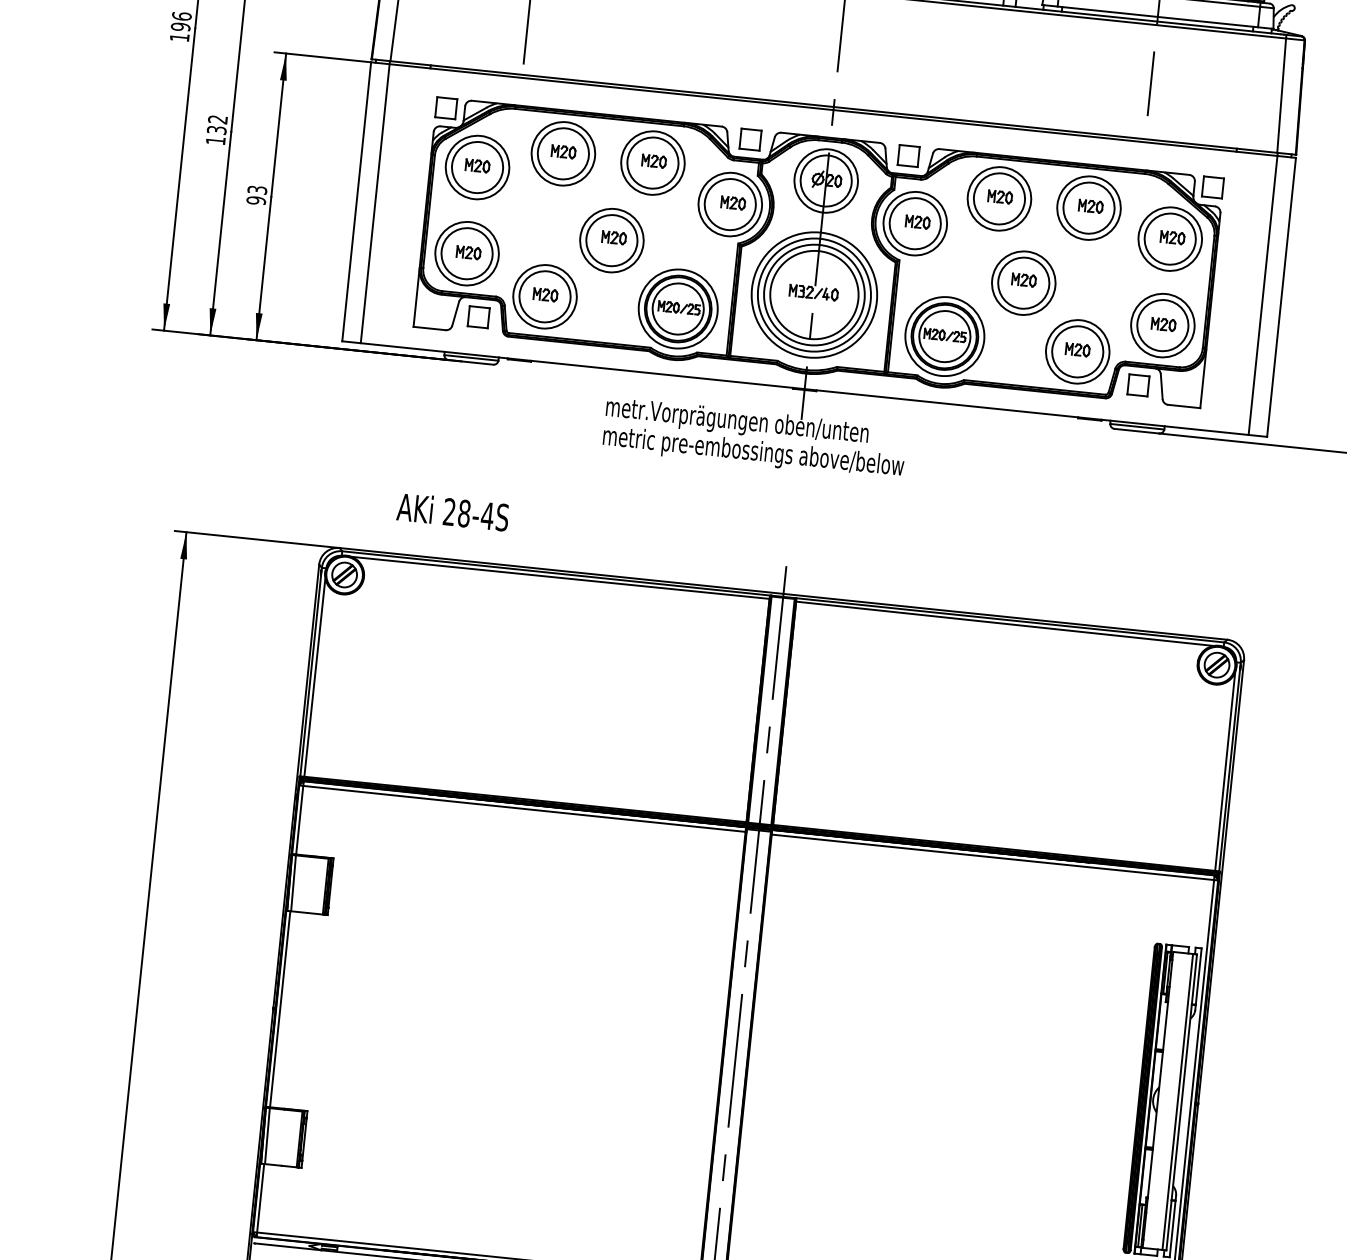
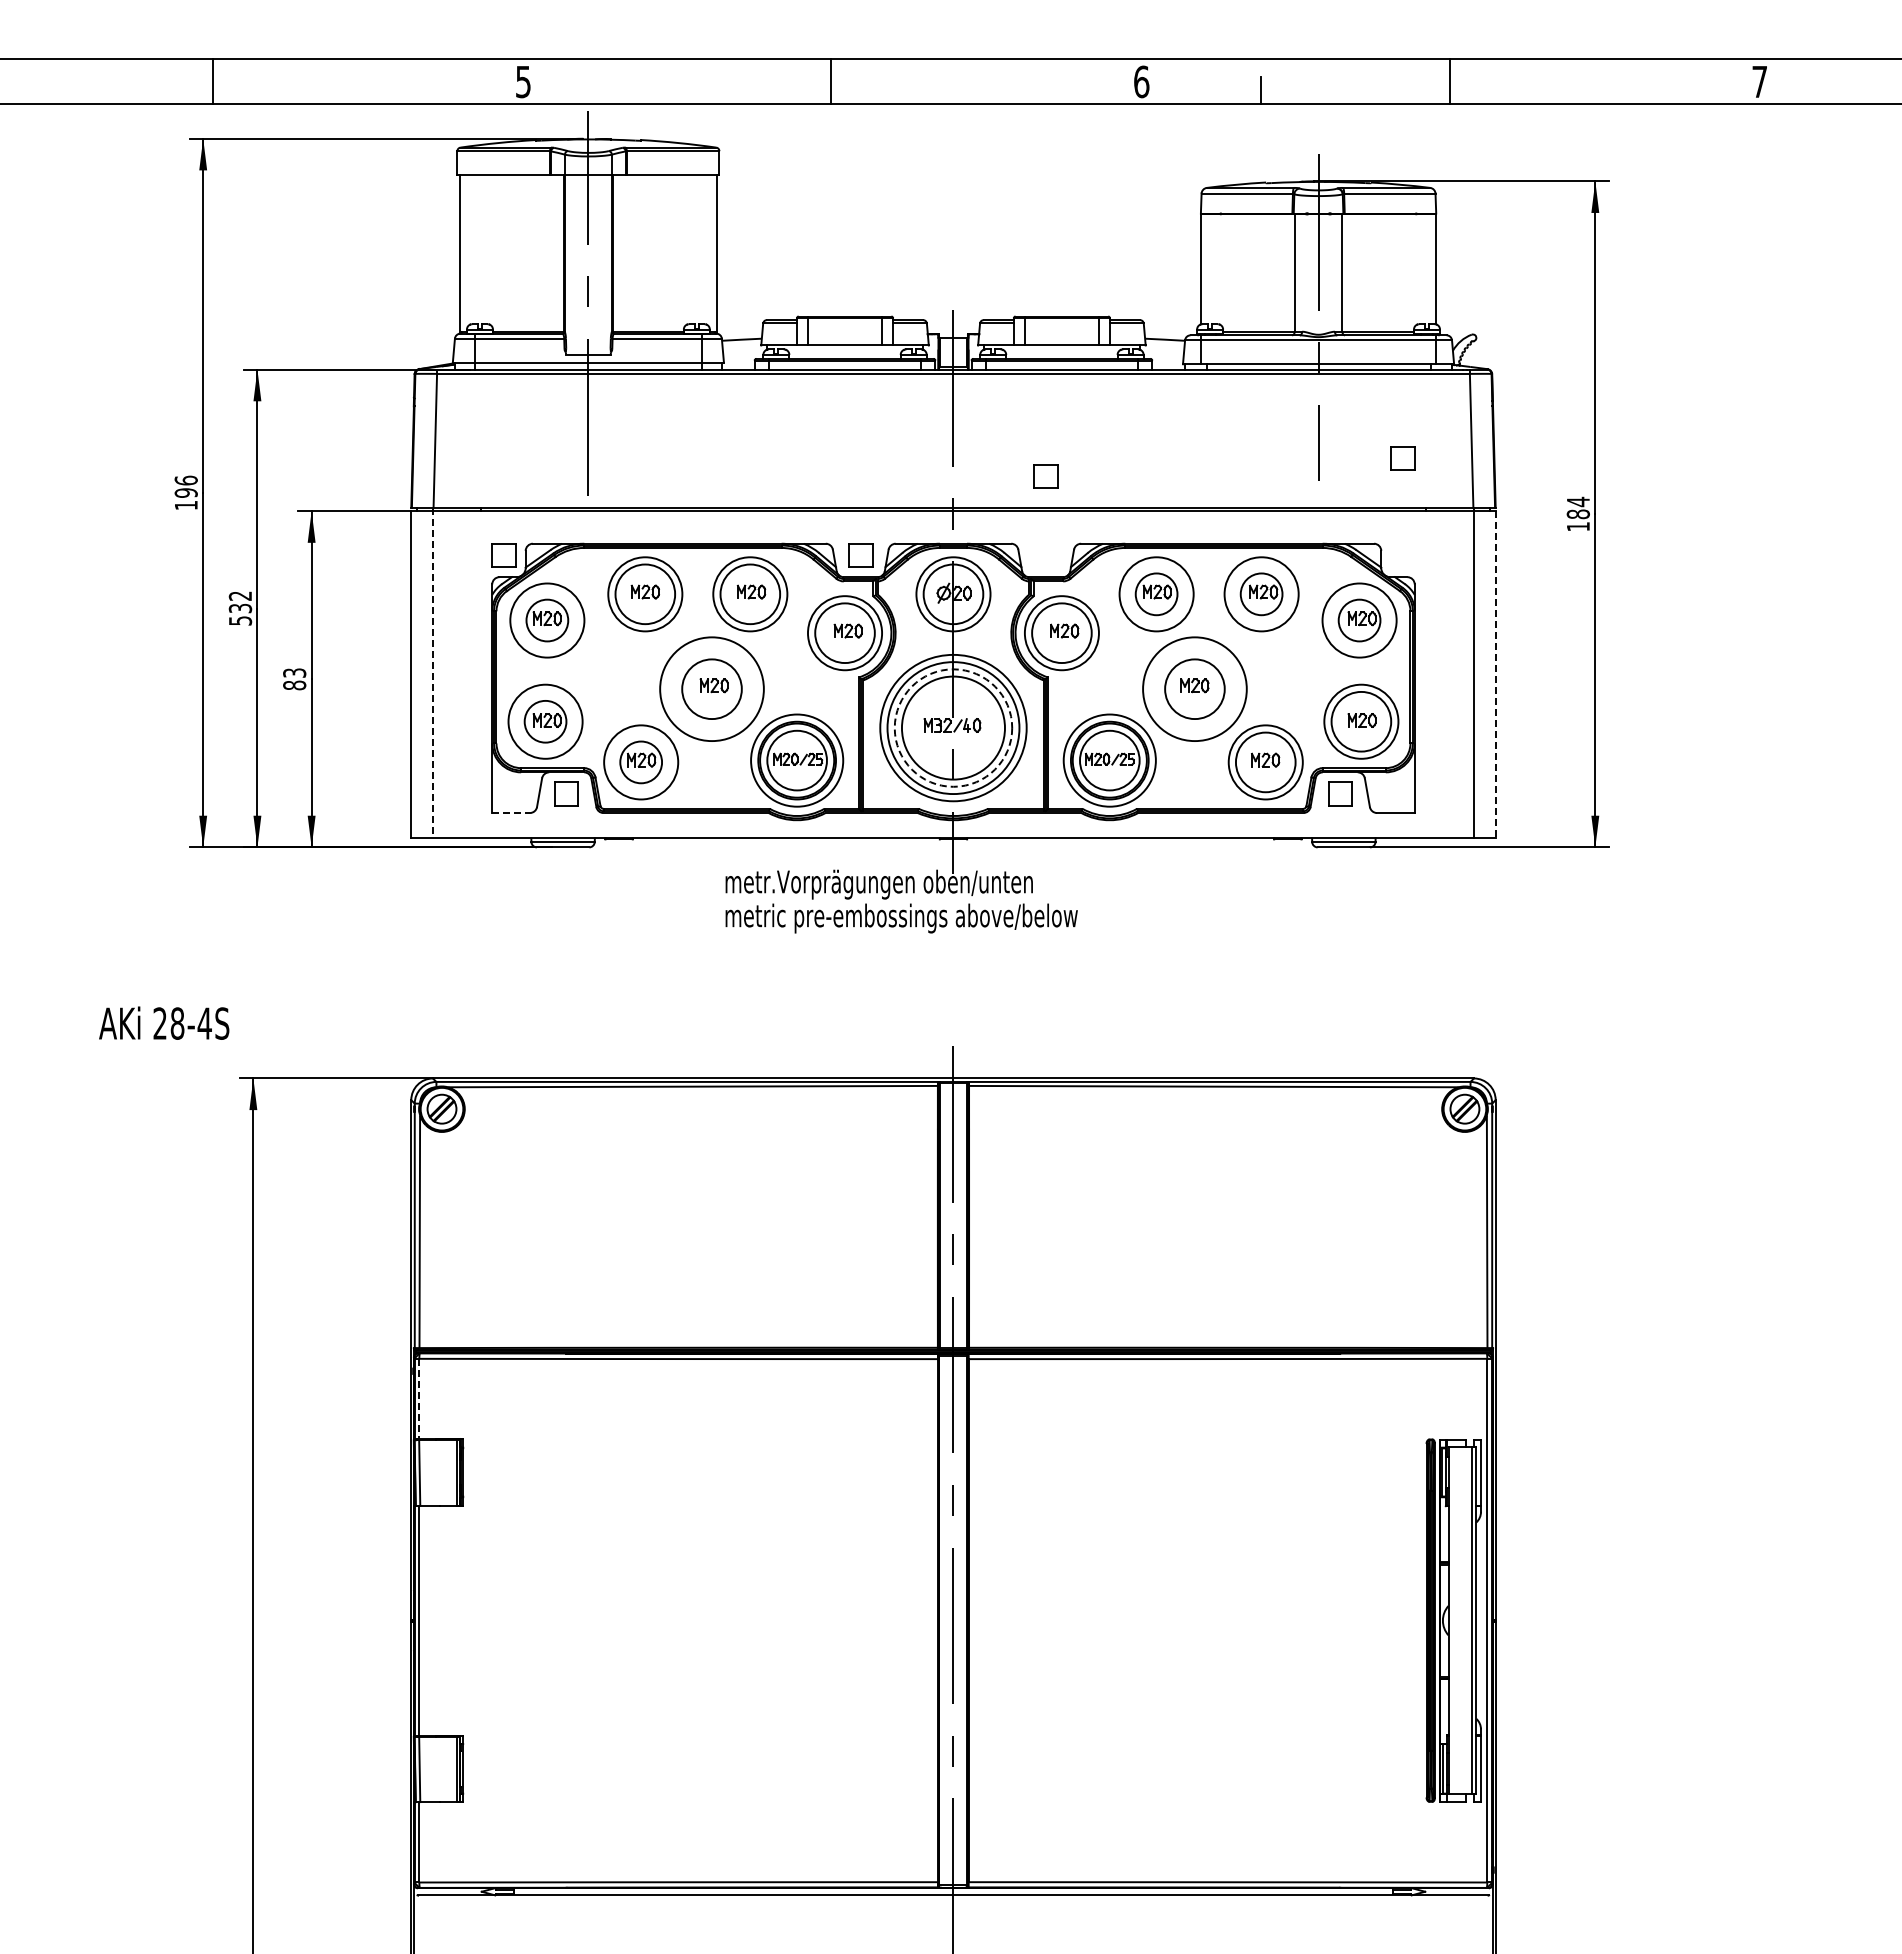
text: (215, 140) -> (240, 620), 132 -> 532
part: (908, 155) -> (1045, 476), moved
circle: (477, 167) -> (547, 620), size x0.7
part: (1212, 187) -> (1402, 458), moved
circle: (999, 199) -> (1156, 594), size x0.7
text: (256, 200) -> (294, 685), 93 -> 83
line: (374, 202) -> (432, 673), solid -> dashed
circle: (1088, 208) -> (1261, 594), size x0.7
circle: (1170, 239) -> (1359, 620), size x0.7
circle: (611, 240) -> (711, 689), size x1.4
circle: (467, 253) -> (545, 721), size x0.7
circle: (1023, 283) -> (1194, 689), size x1.4
circle: (814, 294) -> (953, 727), solid -> dashed
circle: (545, 296) -> (641, 762), size x0.7
line: (1281, 297) -> (1495, 674), solid -> dashed
line: (429, 328) -> (511, 813), solid -> dashed
text: (453, 511) -> (164, 1022), moved
line: (299, 820) -> (419, 1399), solid -> dashed

